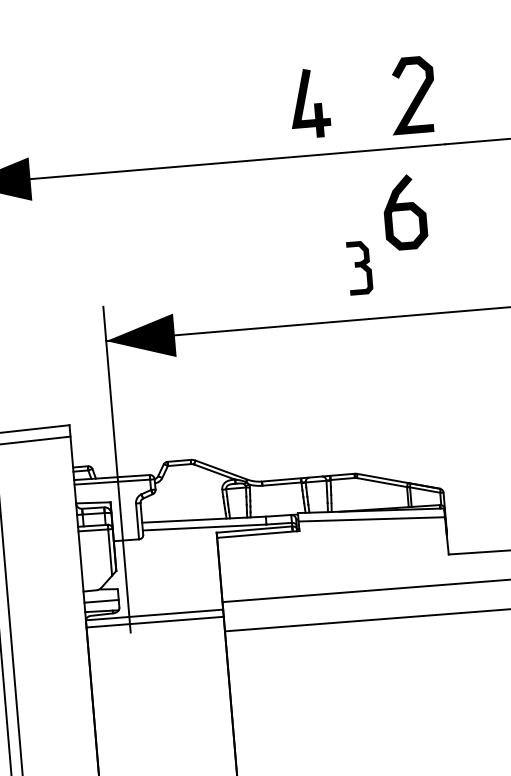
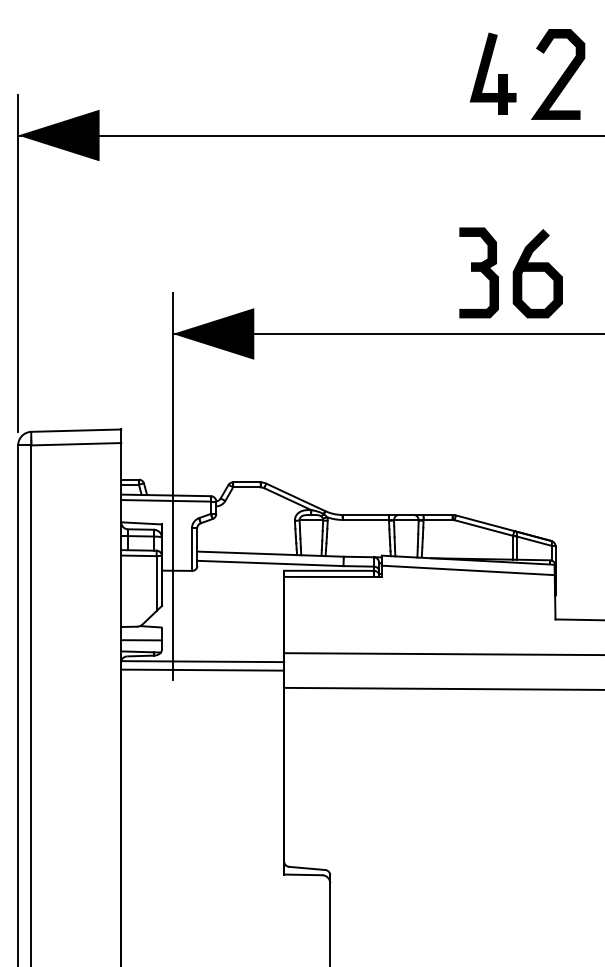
part: (309, 103) -> (492, 73), moved
curve: (404, 210) -> (537, 271), moved
part: (359, 267) -> (478, 272), size x1.43

